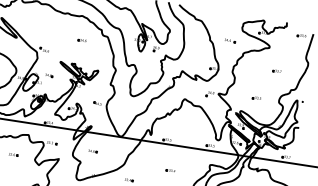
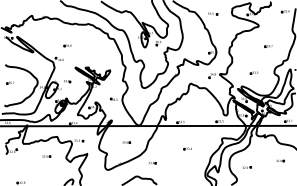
part: (81, 40) -> (67, 45), moved
part: (230, 40) -> (213, 13), moved
part: (92, 151) -> (126, 142), moved

